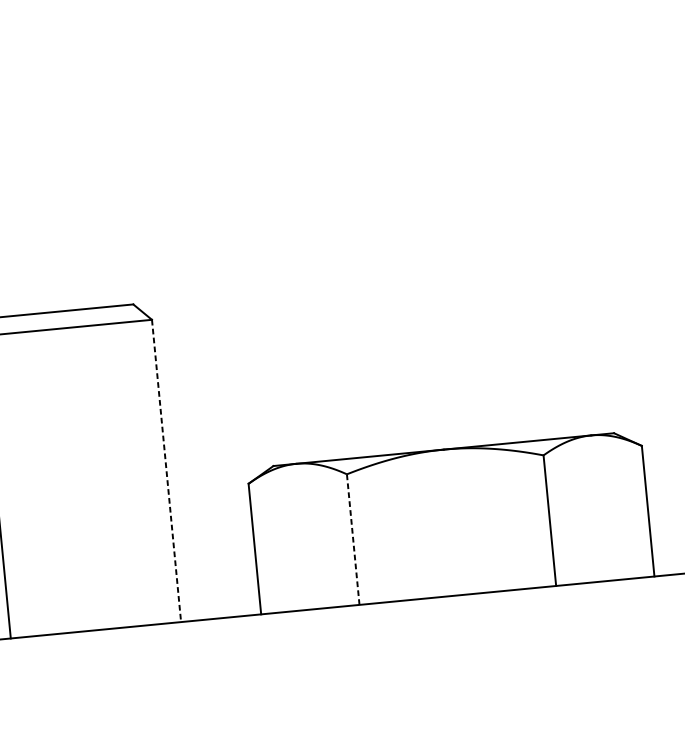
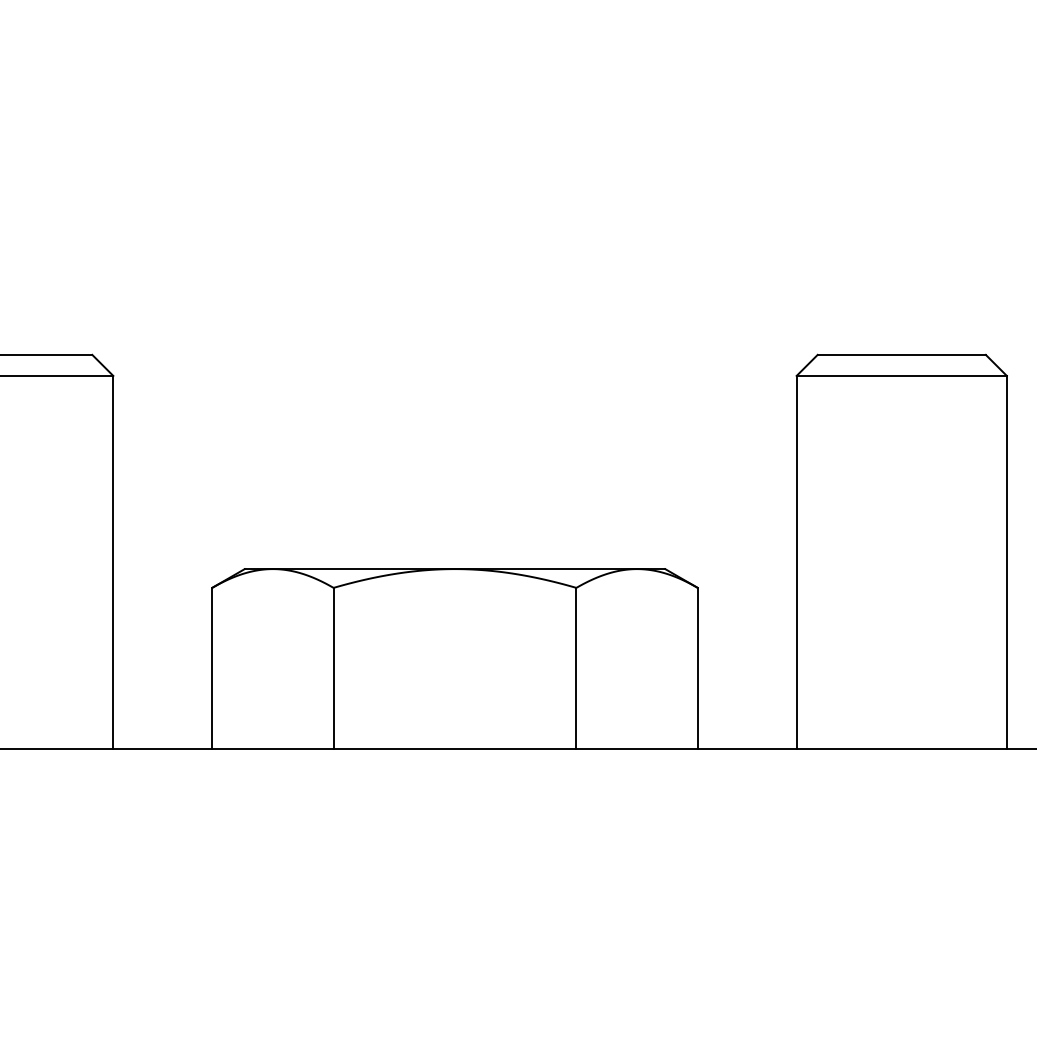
line: (166, 470) -> (113, 562), dashed -> solid
line: (353, 539) -> (333, 668), dashed -> solid

